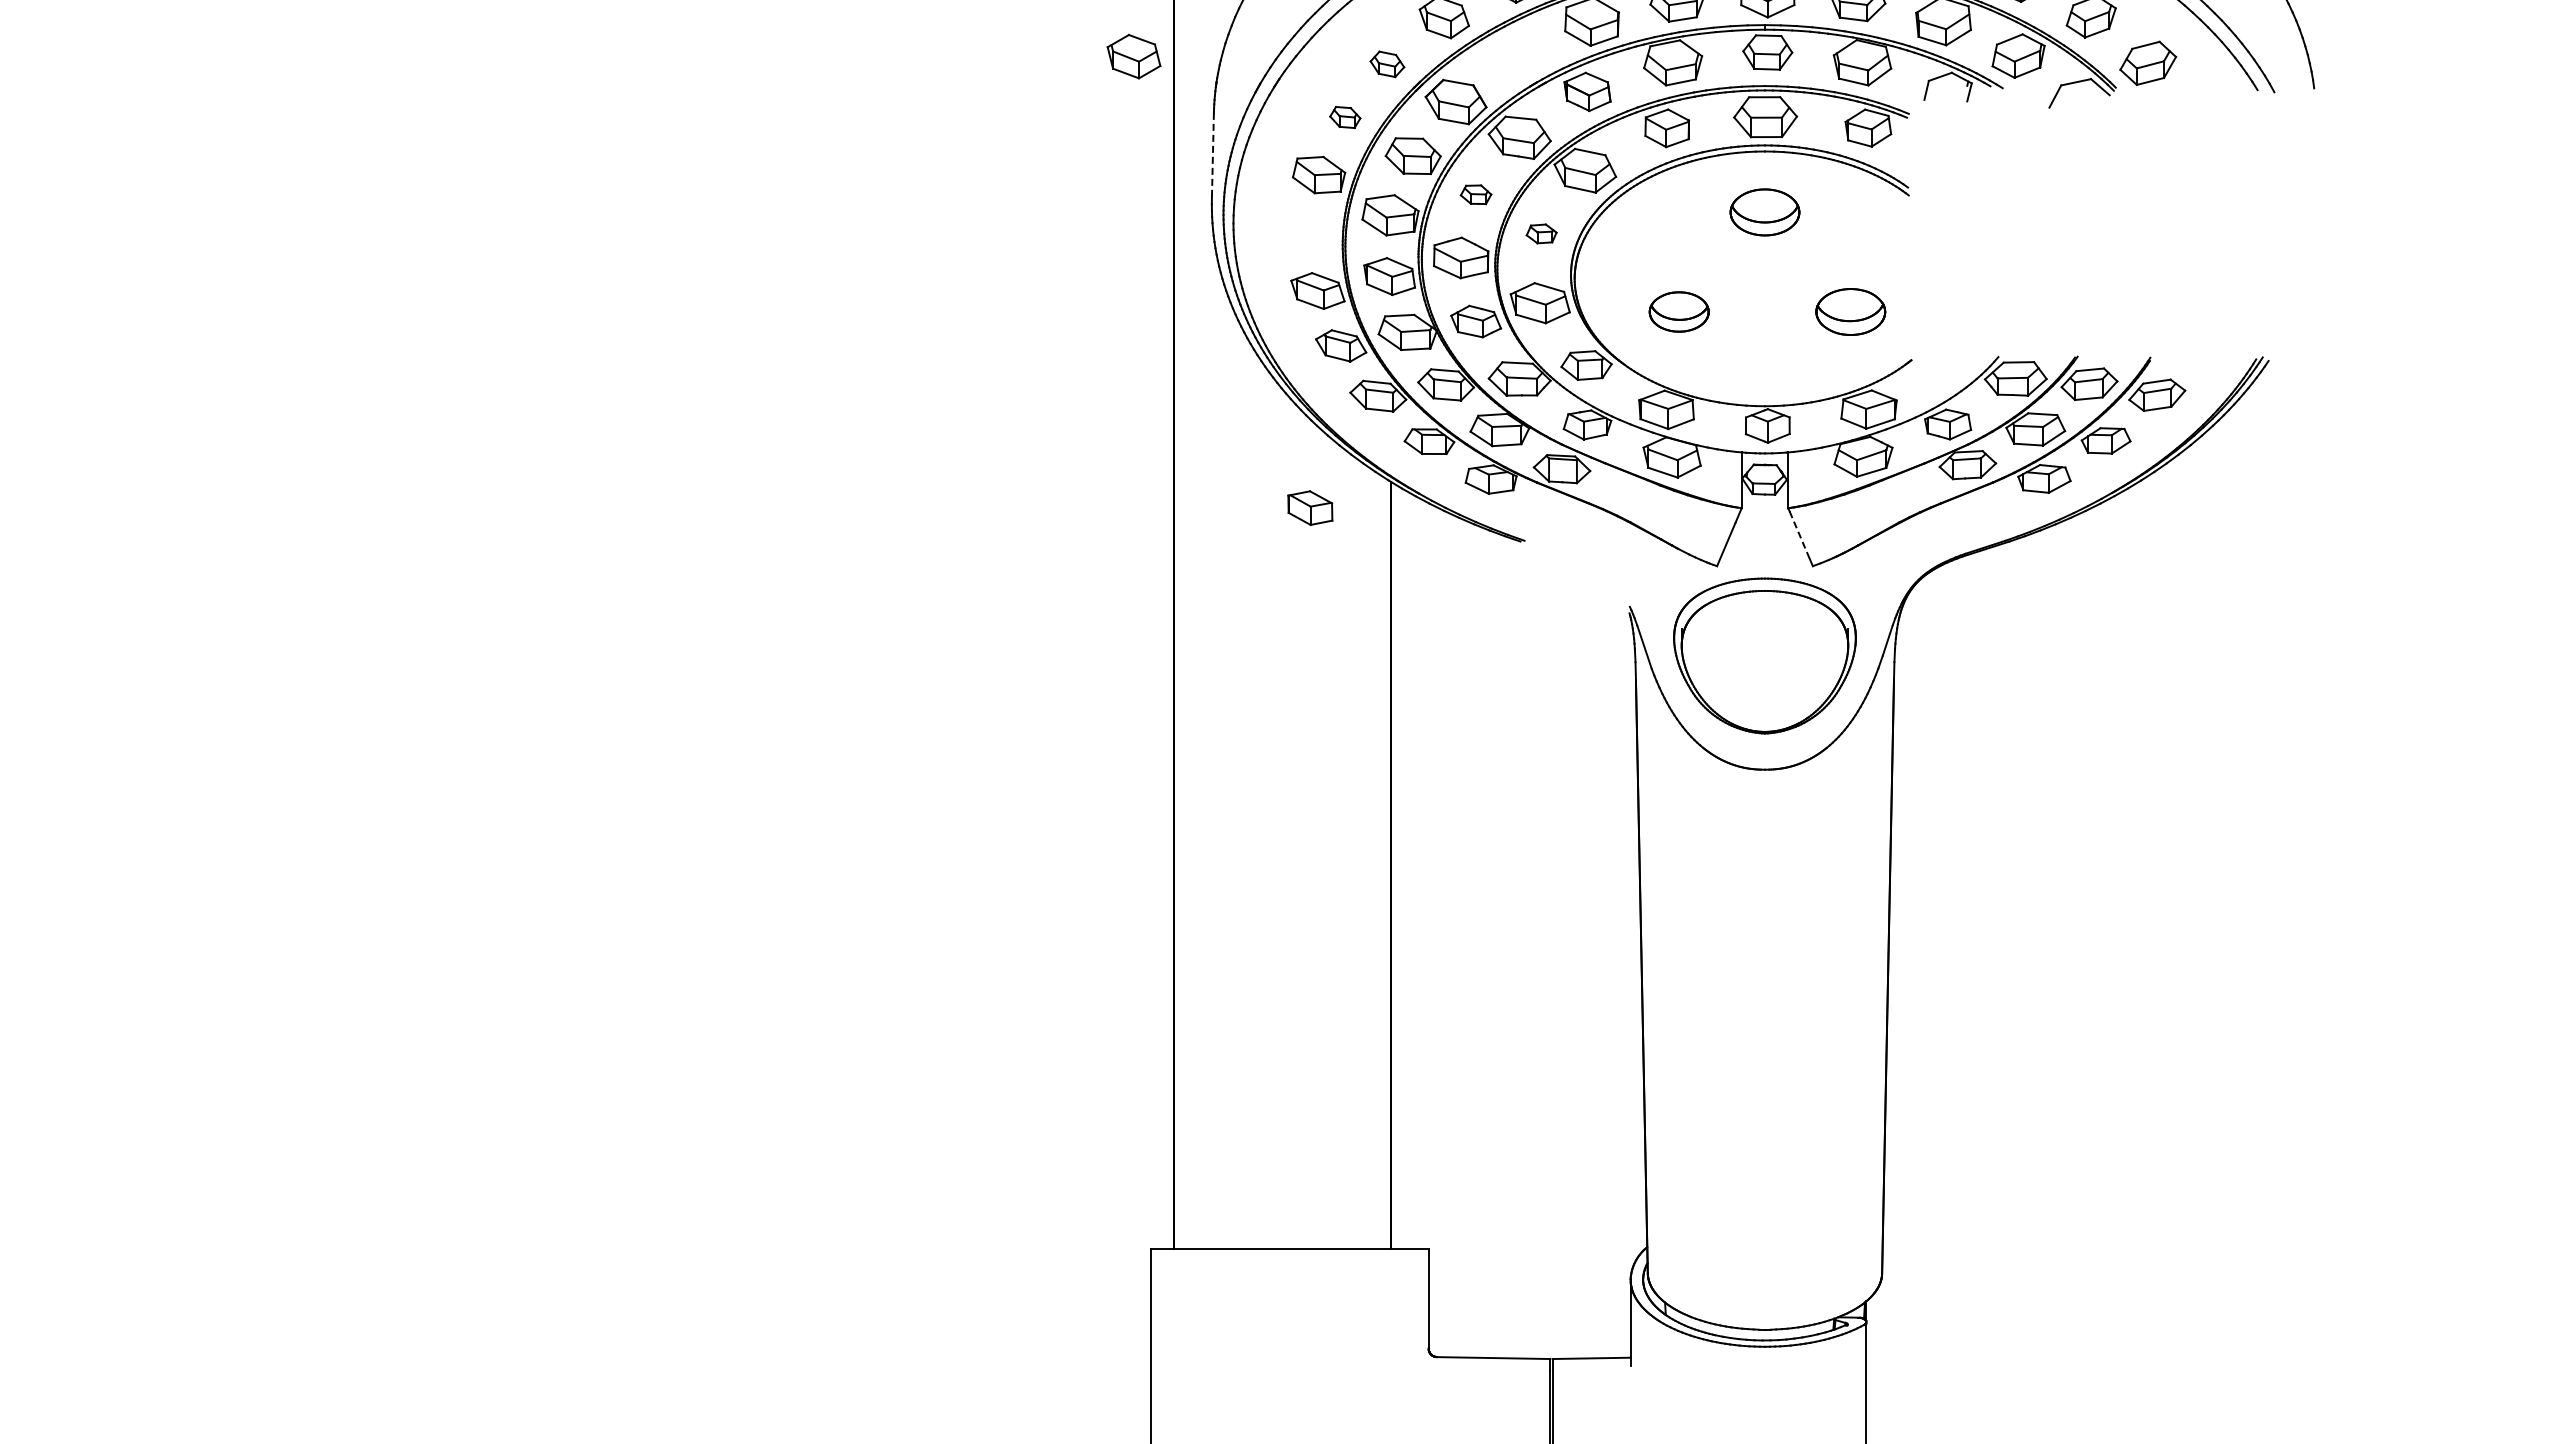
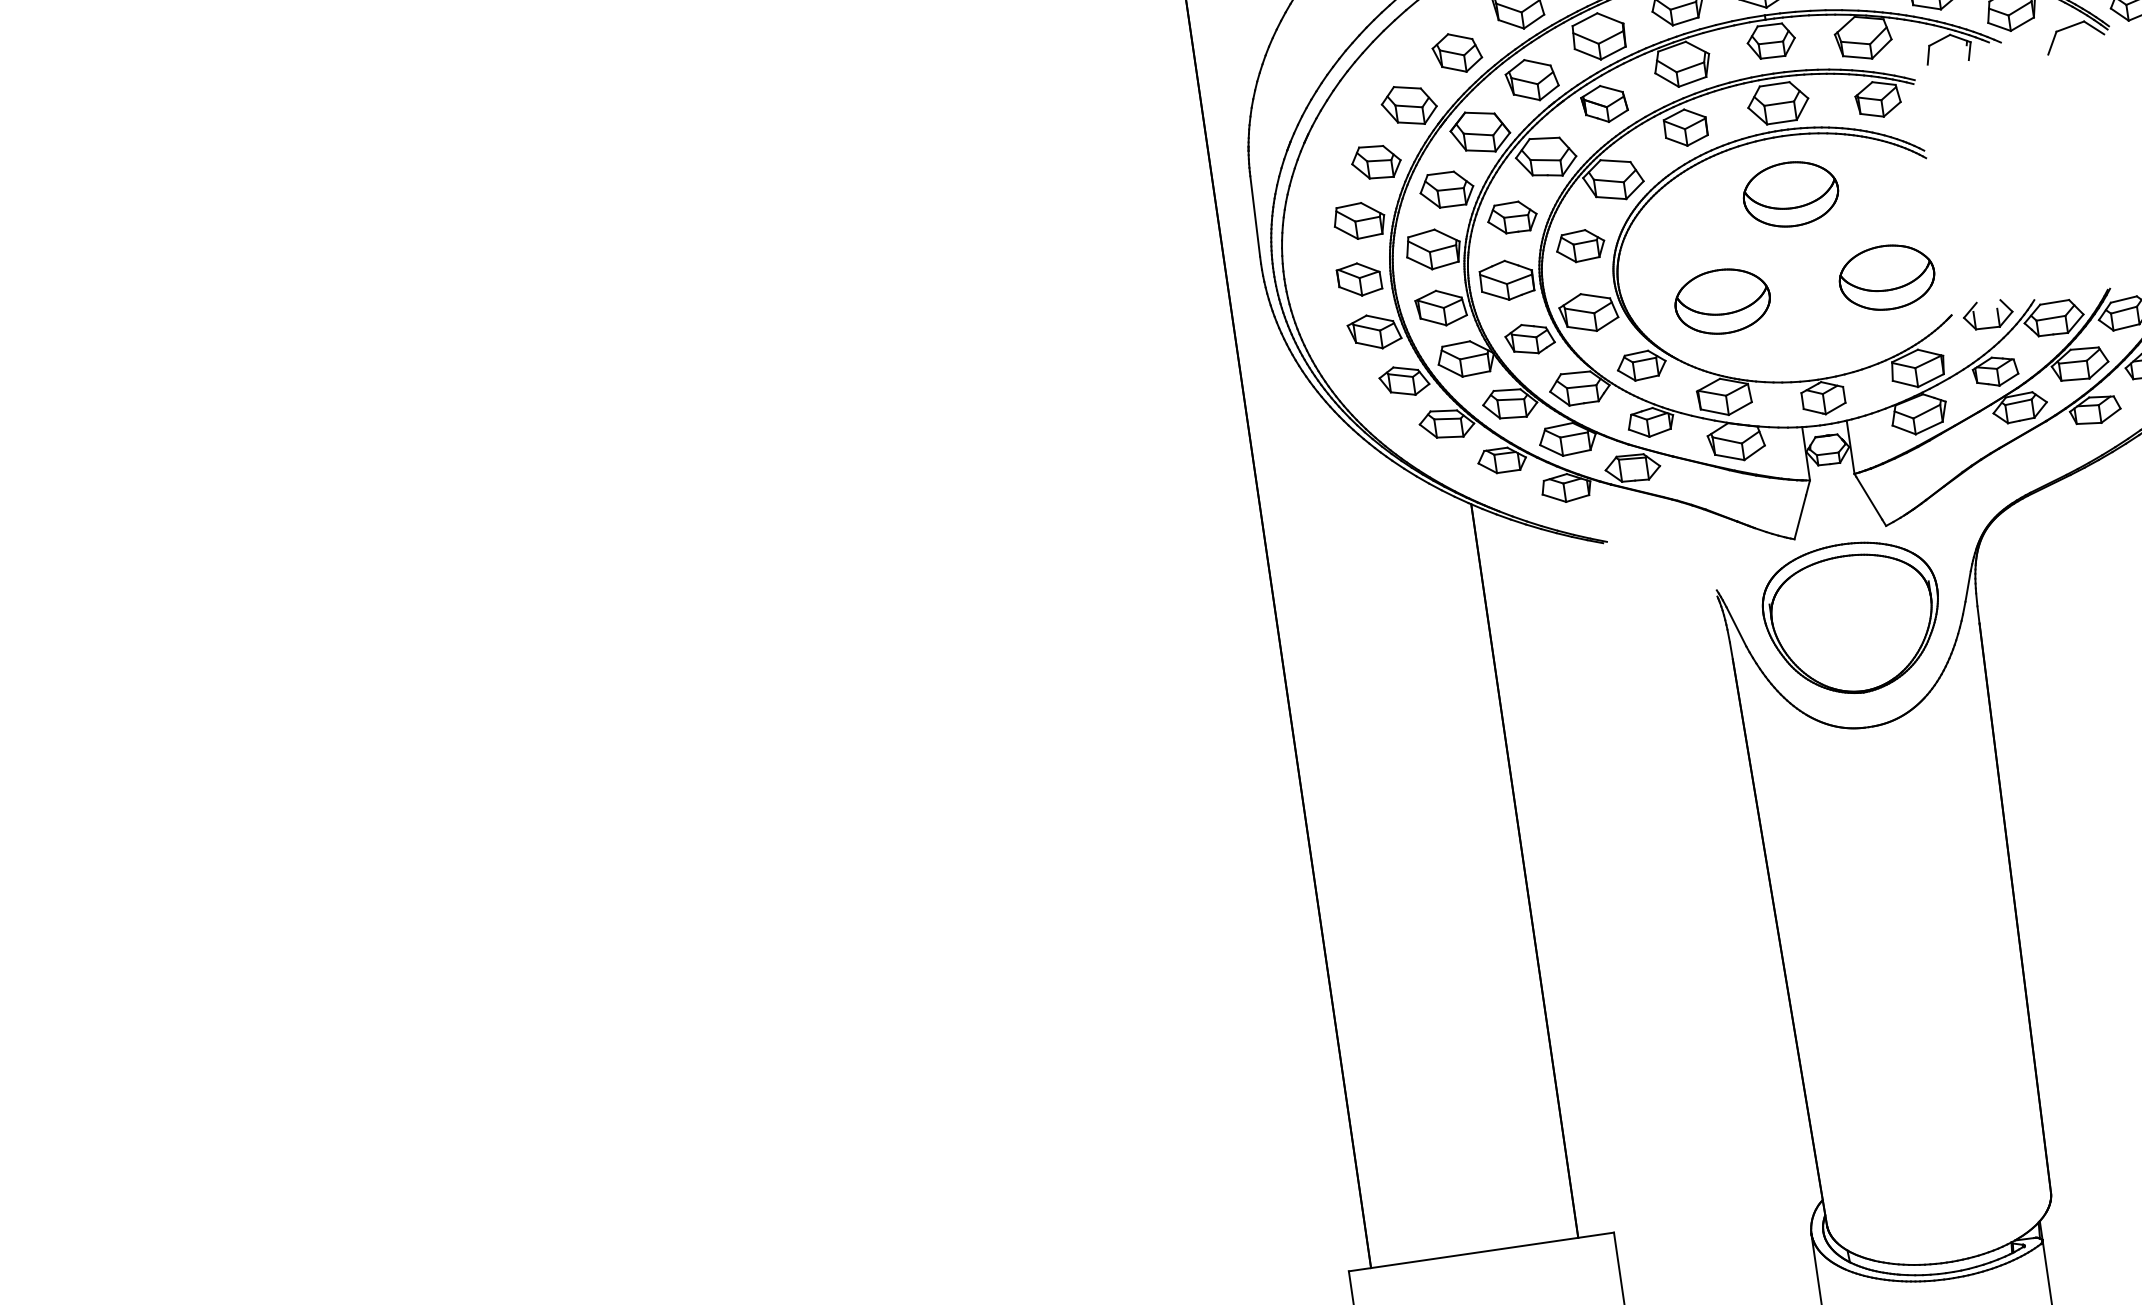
part: (1133, 56) -> (1531, 80), moved
part: (1387, 64) -> (1409, 105), size x1.67
part: (1345, 117) -> (1376, 162), size x1.67
line: (1212, 154) -> (1254, 216), dashed -> solid
part: (1475, 194) -> (1511, 217), size x1.67
part: (1764, 212) -> (1790, 194), size x1.43
part: (1541, 233) -> (1580, 245), size x1.67
part: (1679, 311) -> (1723, 301), size x1.67
part: (1850, 311) -> (1886, 277), size x1.43
part: (1958, 365) -> (1997, 313), added
part: (1310, 507) -> (1359, 278), moved
line: (1799, 535) -> (1869, 498), dashed -> solid

